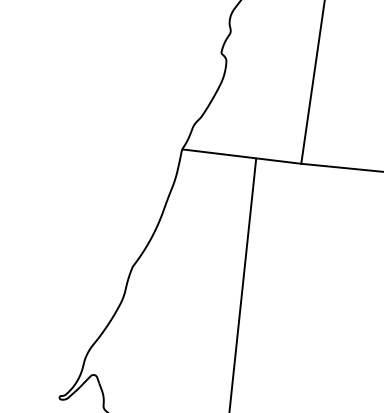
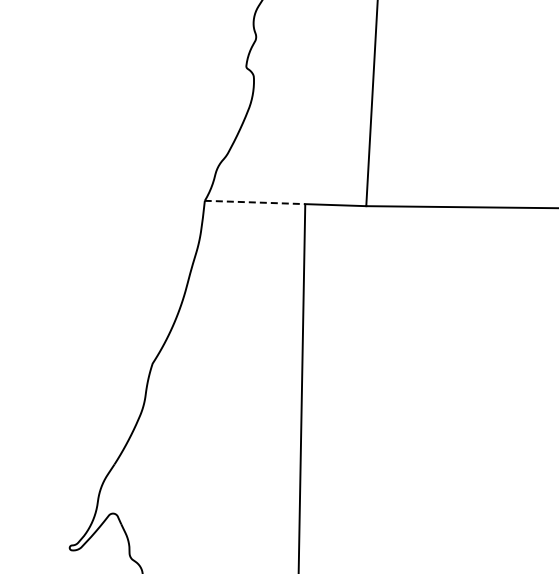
line: (218, 153) -> (254, 202), solid -> dashed

